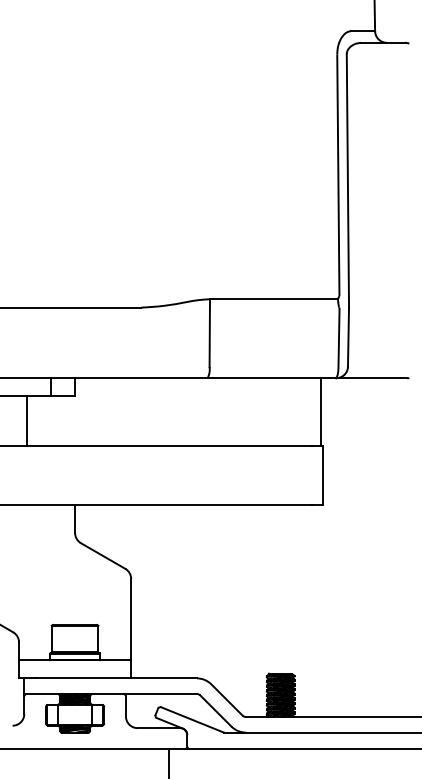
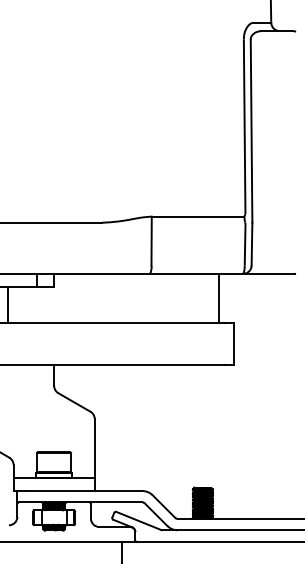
line: (321, 411) -> (219, 297), moved
line: (26, 420) -> (8, 304), moved

